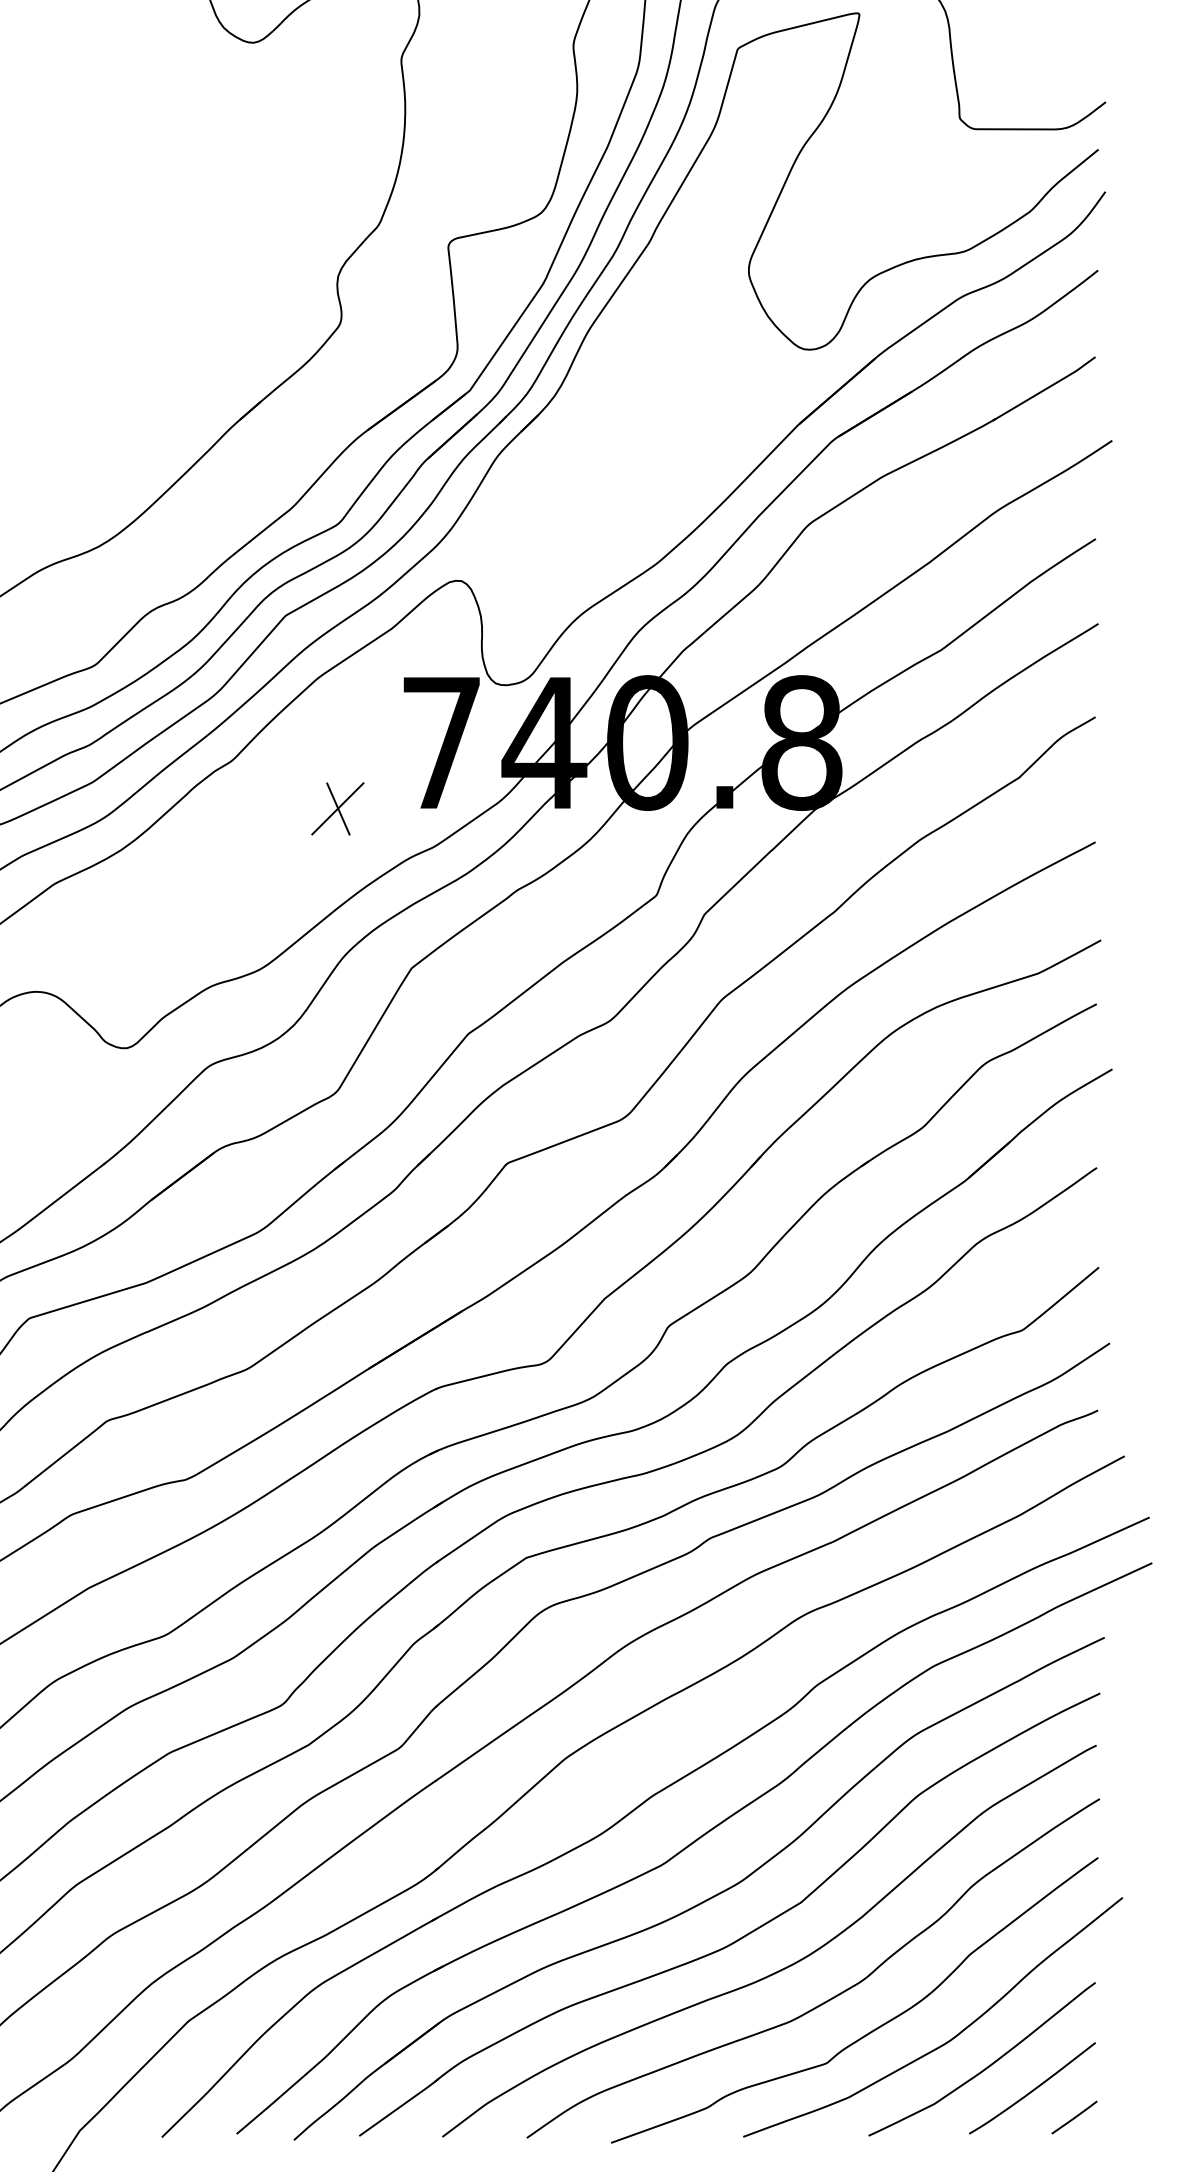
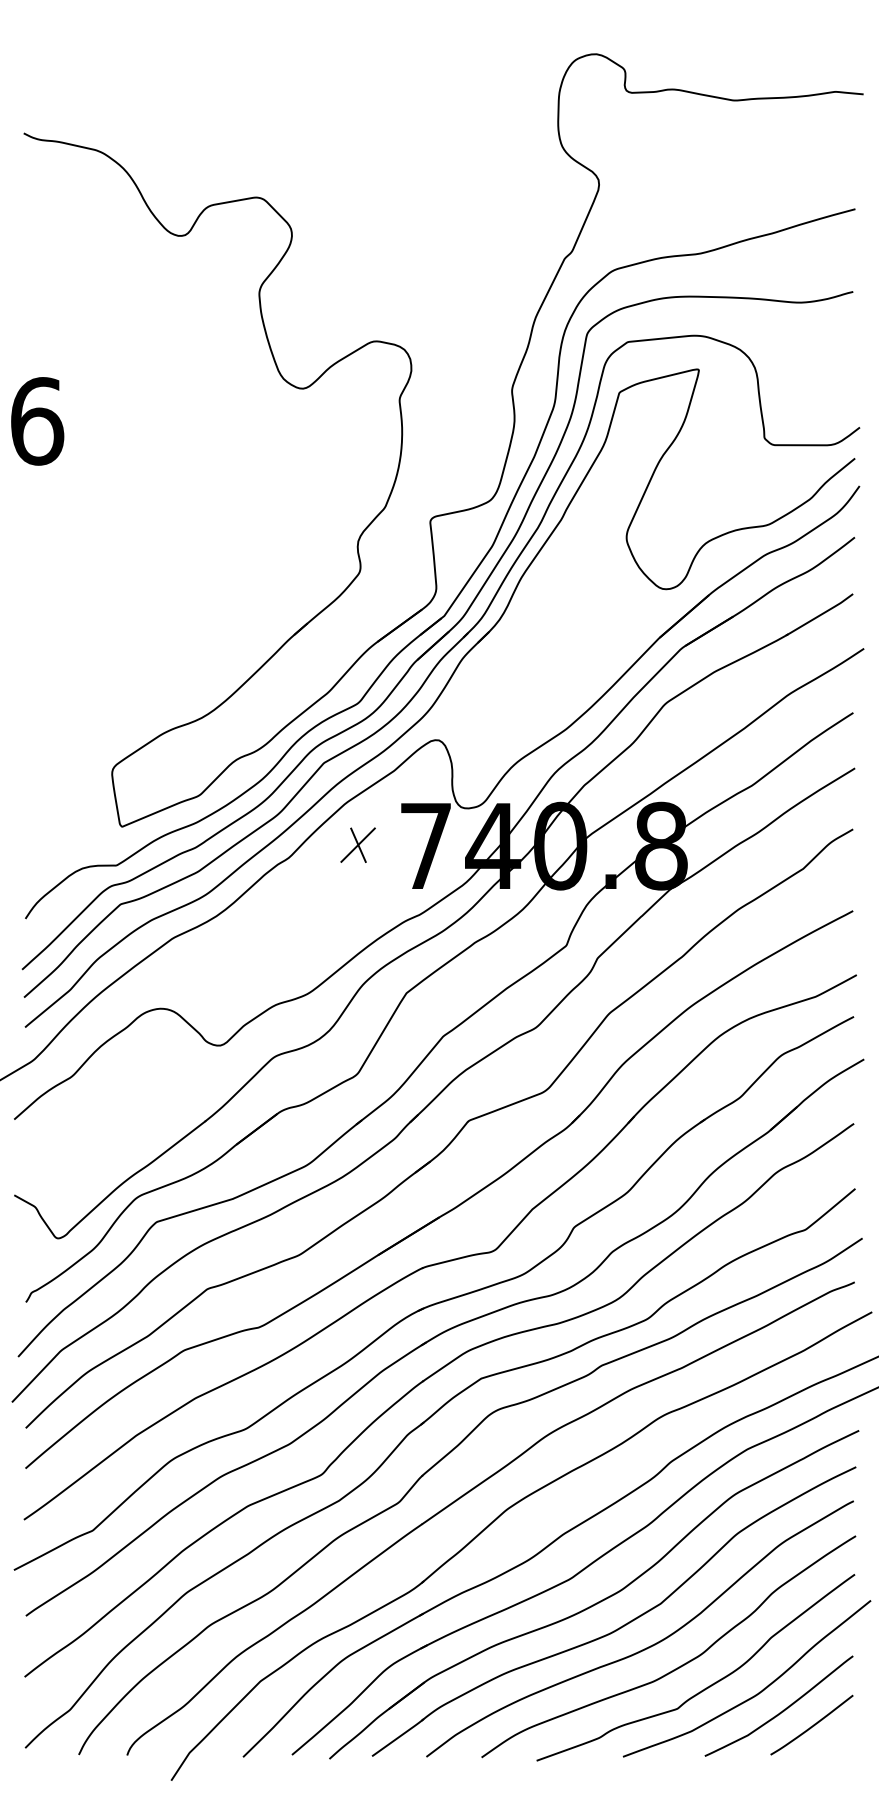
part: (336, 807) -> (357, 844), moved
line: (1074, 2117) -> (839, 1744), removed

